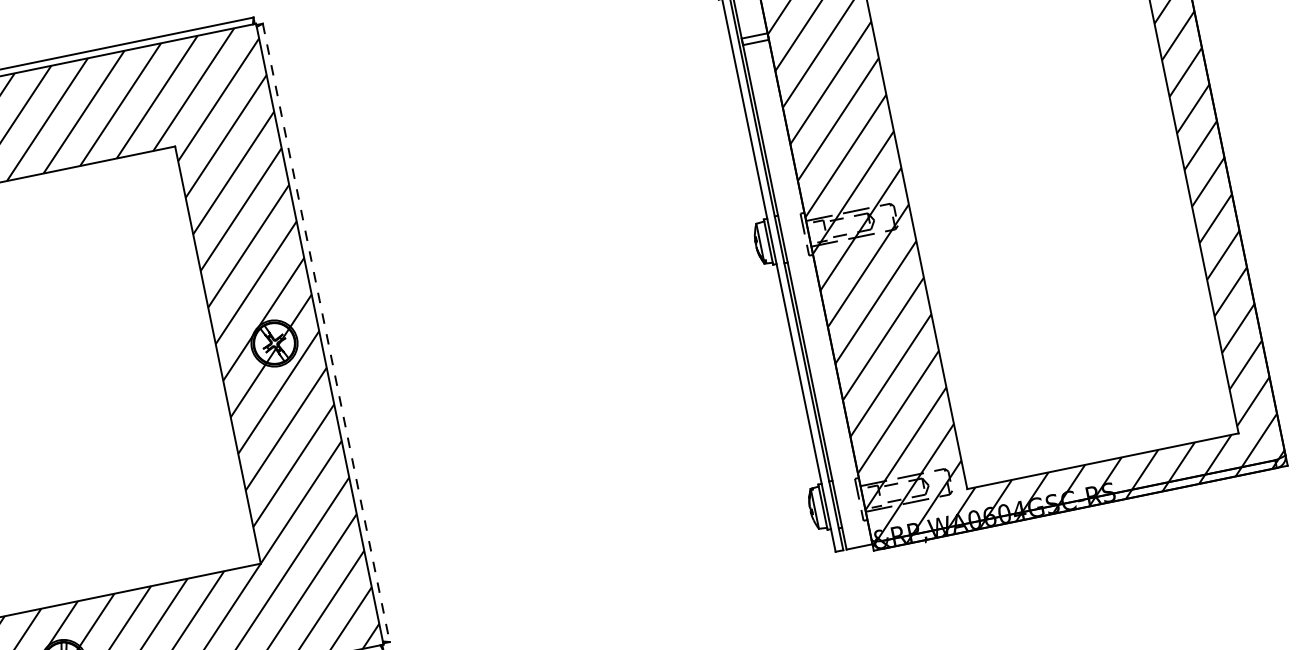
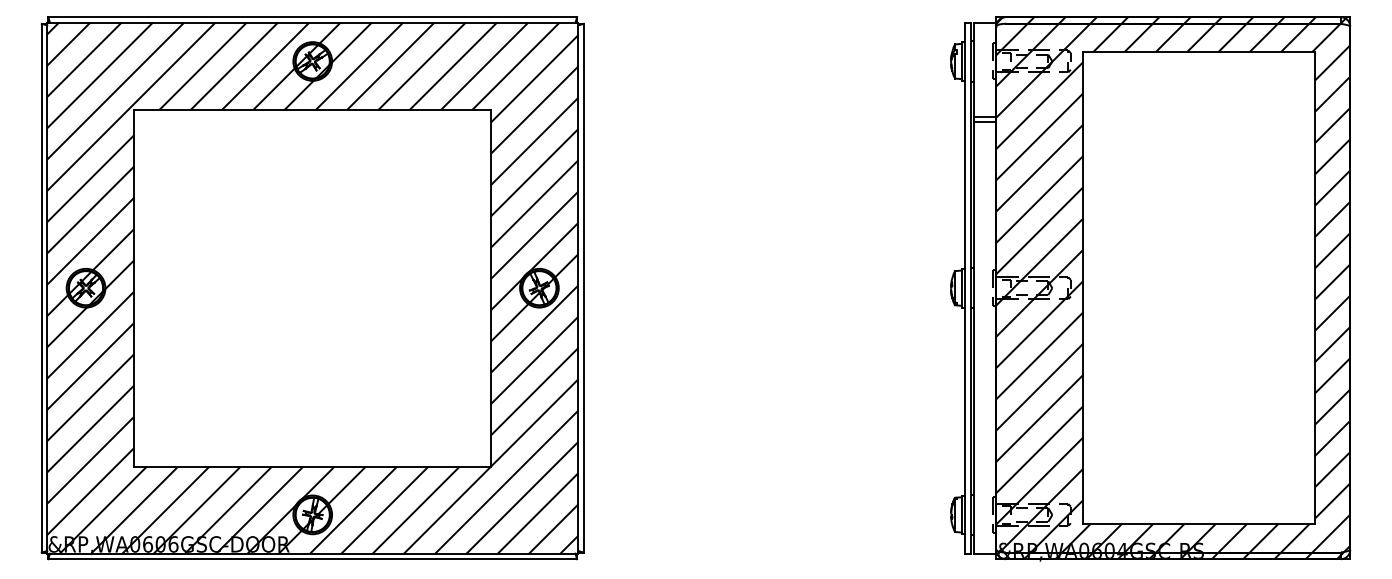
line: (326, 333) -> (583, 288), dashed -> solid

